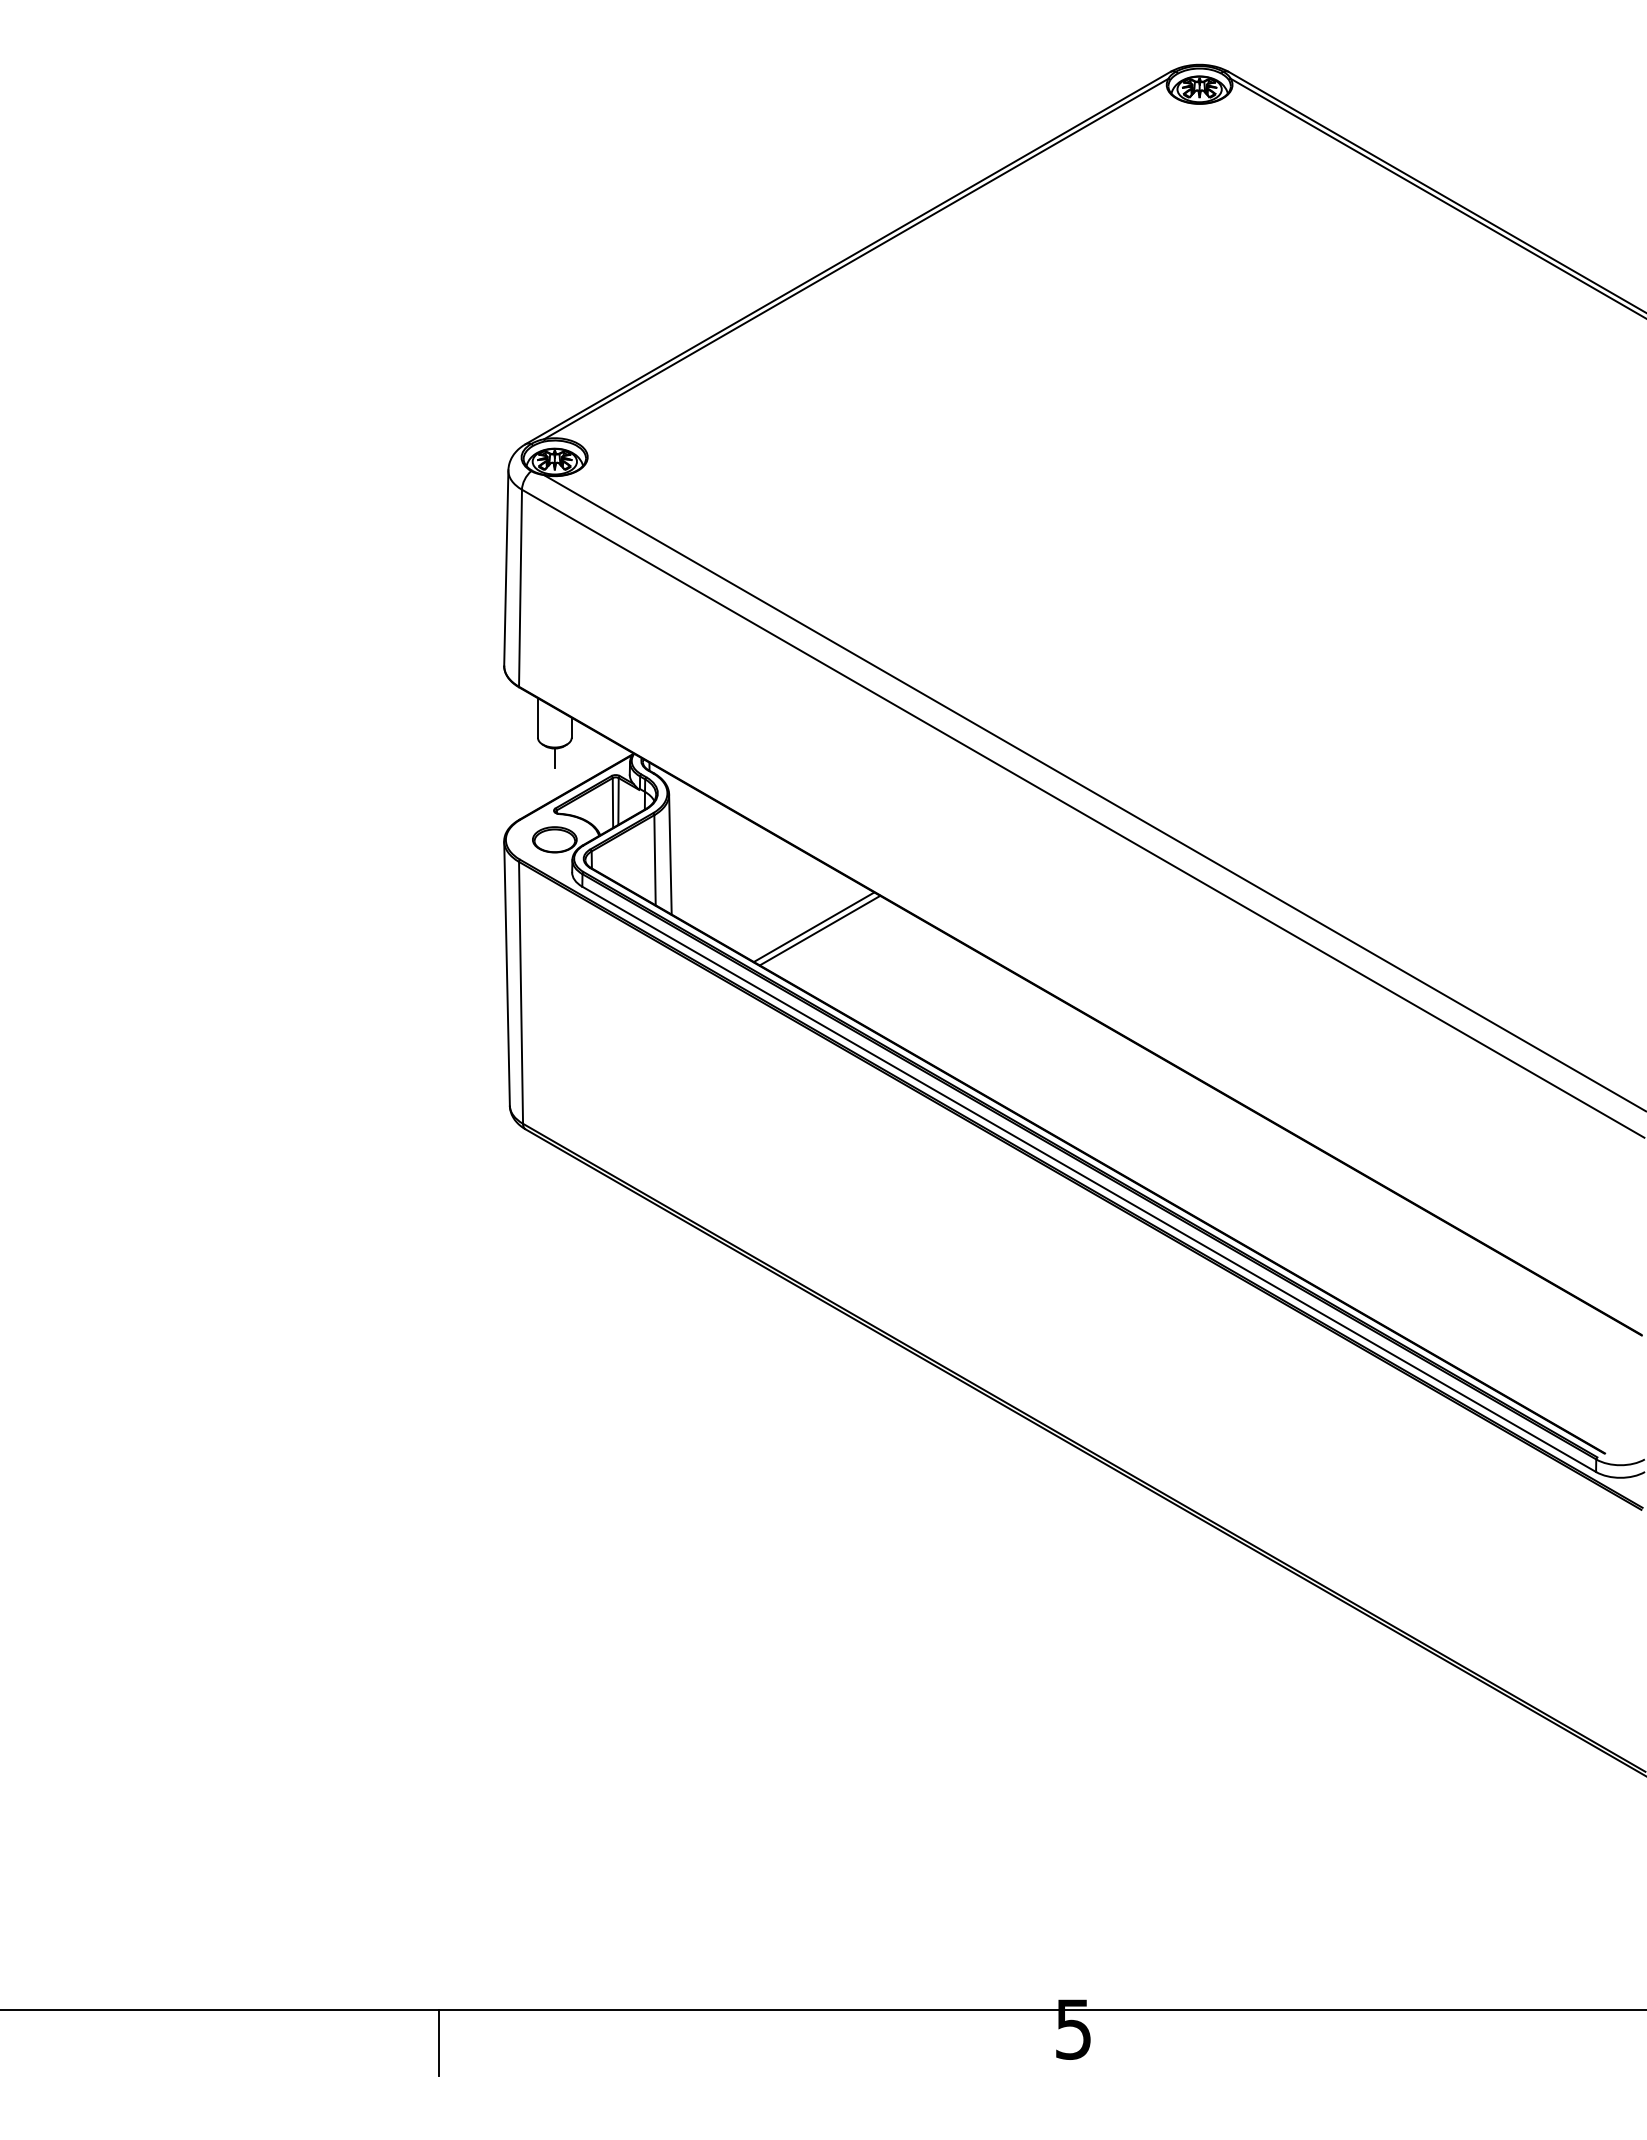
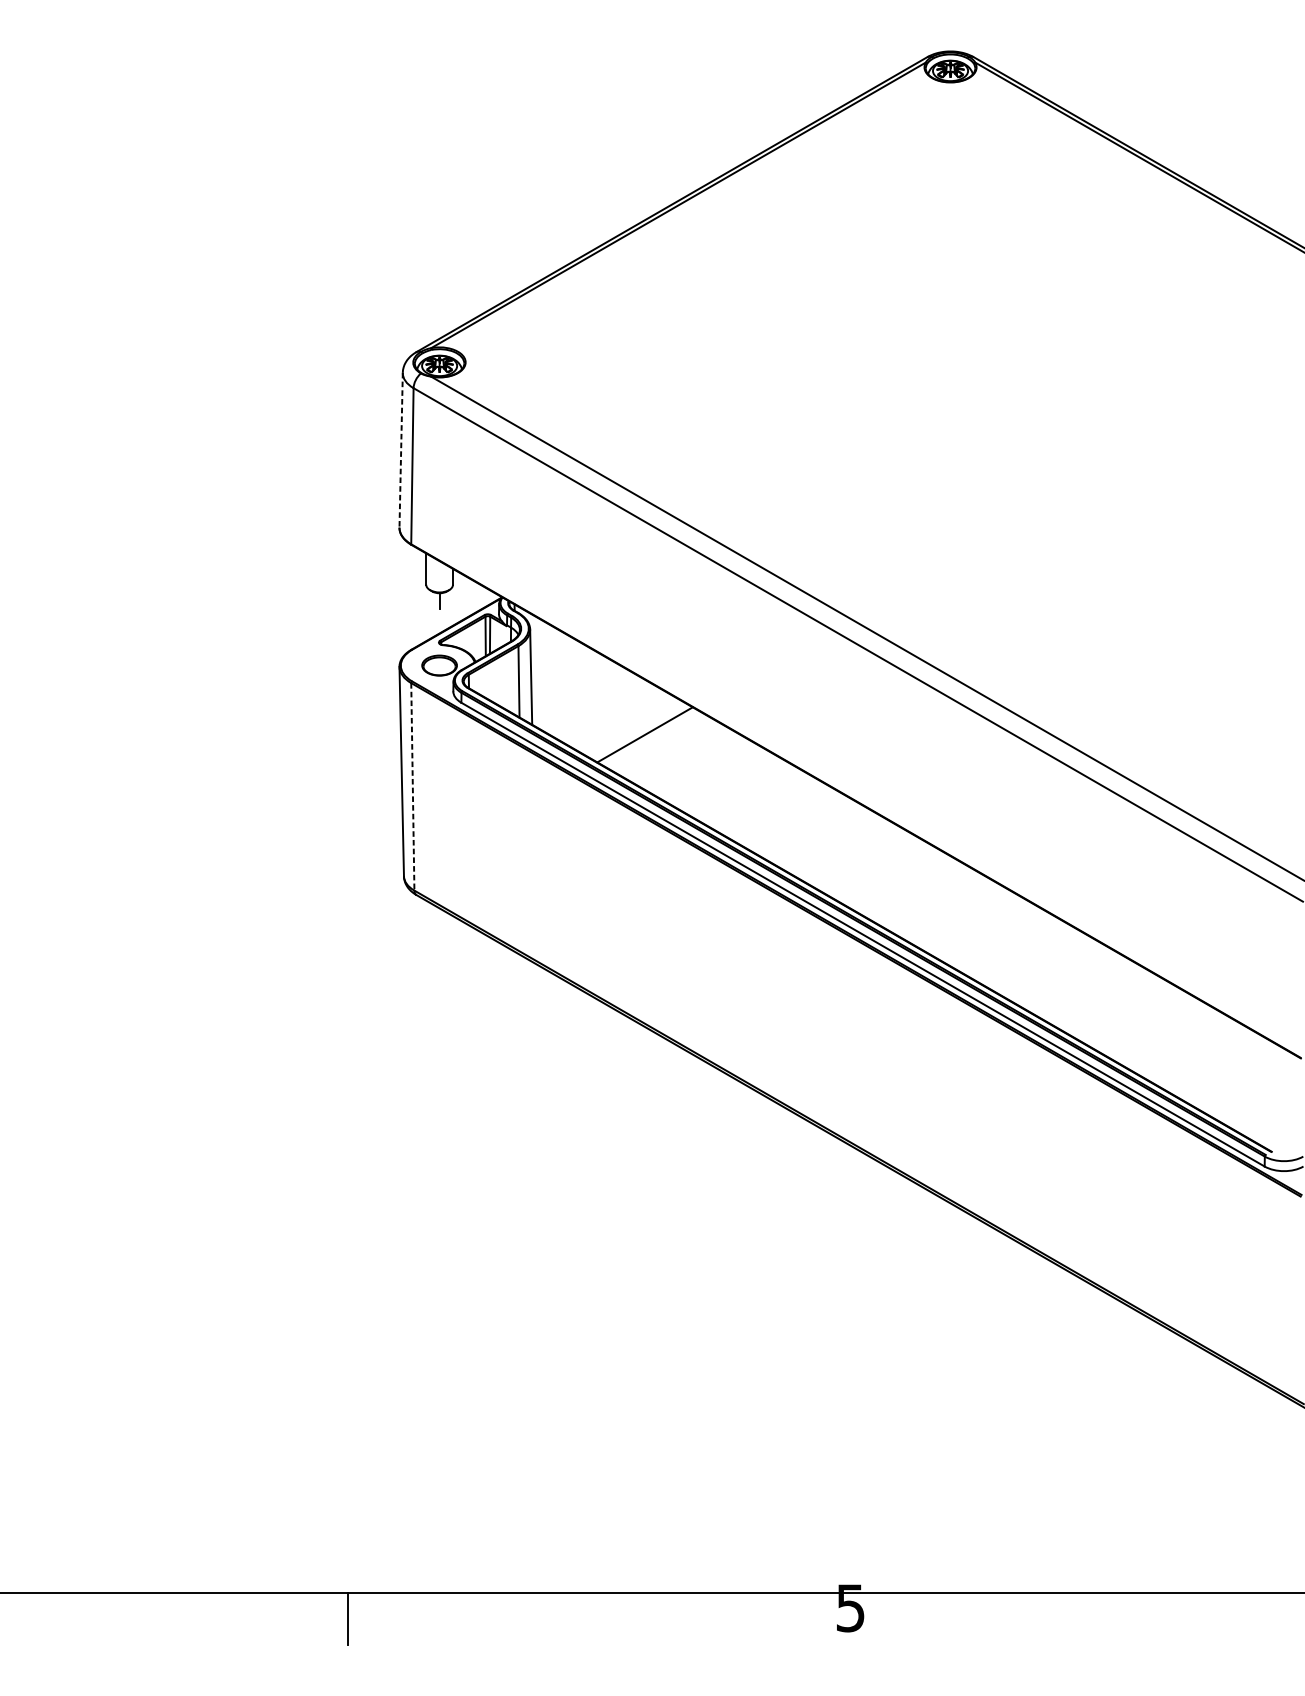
line: (506, 568) -> (401, 450), solid -> dashed
line: (819, 930) -> (649, 737), removed
line: (521, 992) -> (413, 786), solid -> dashed

